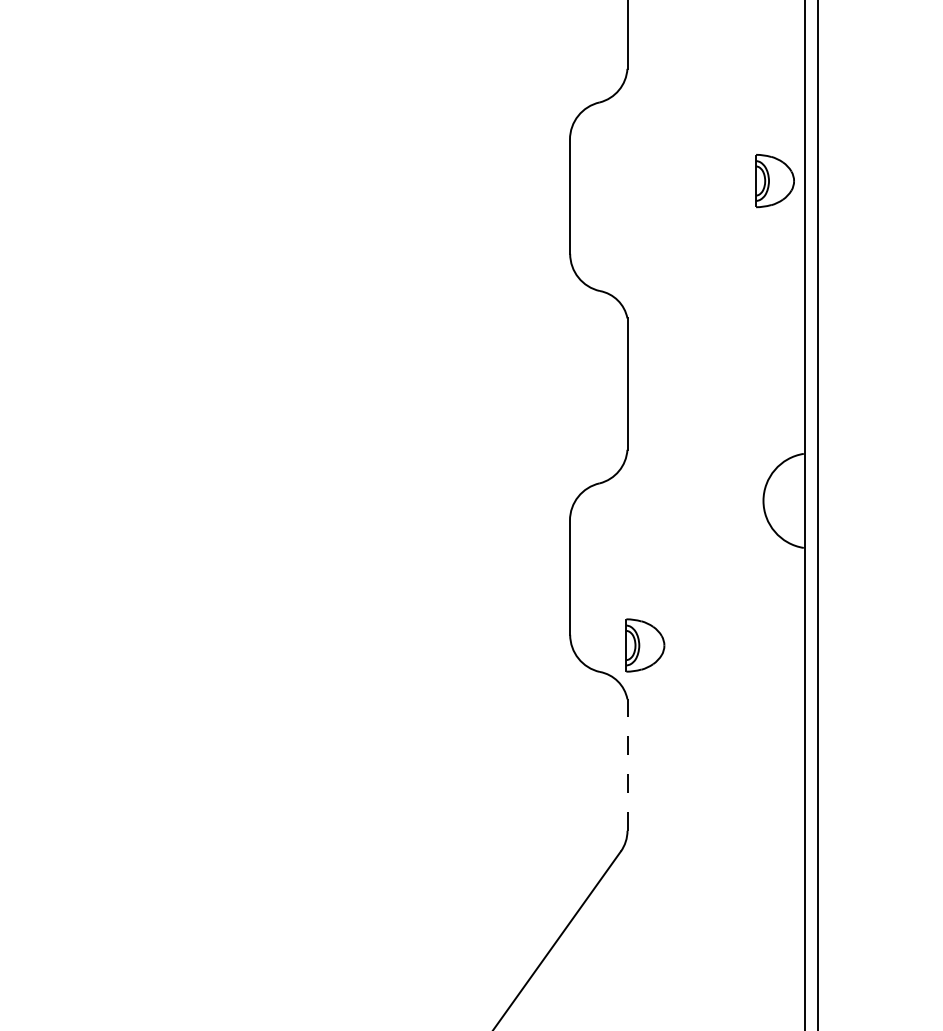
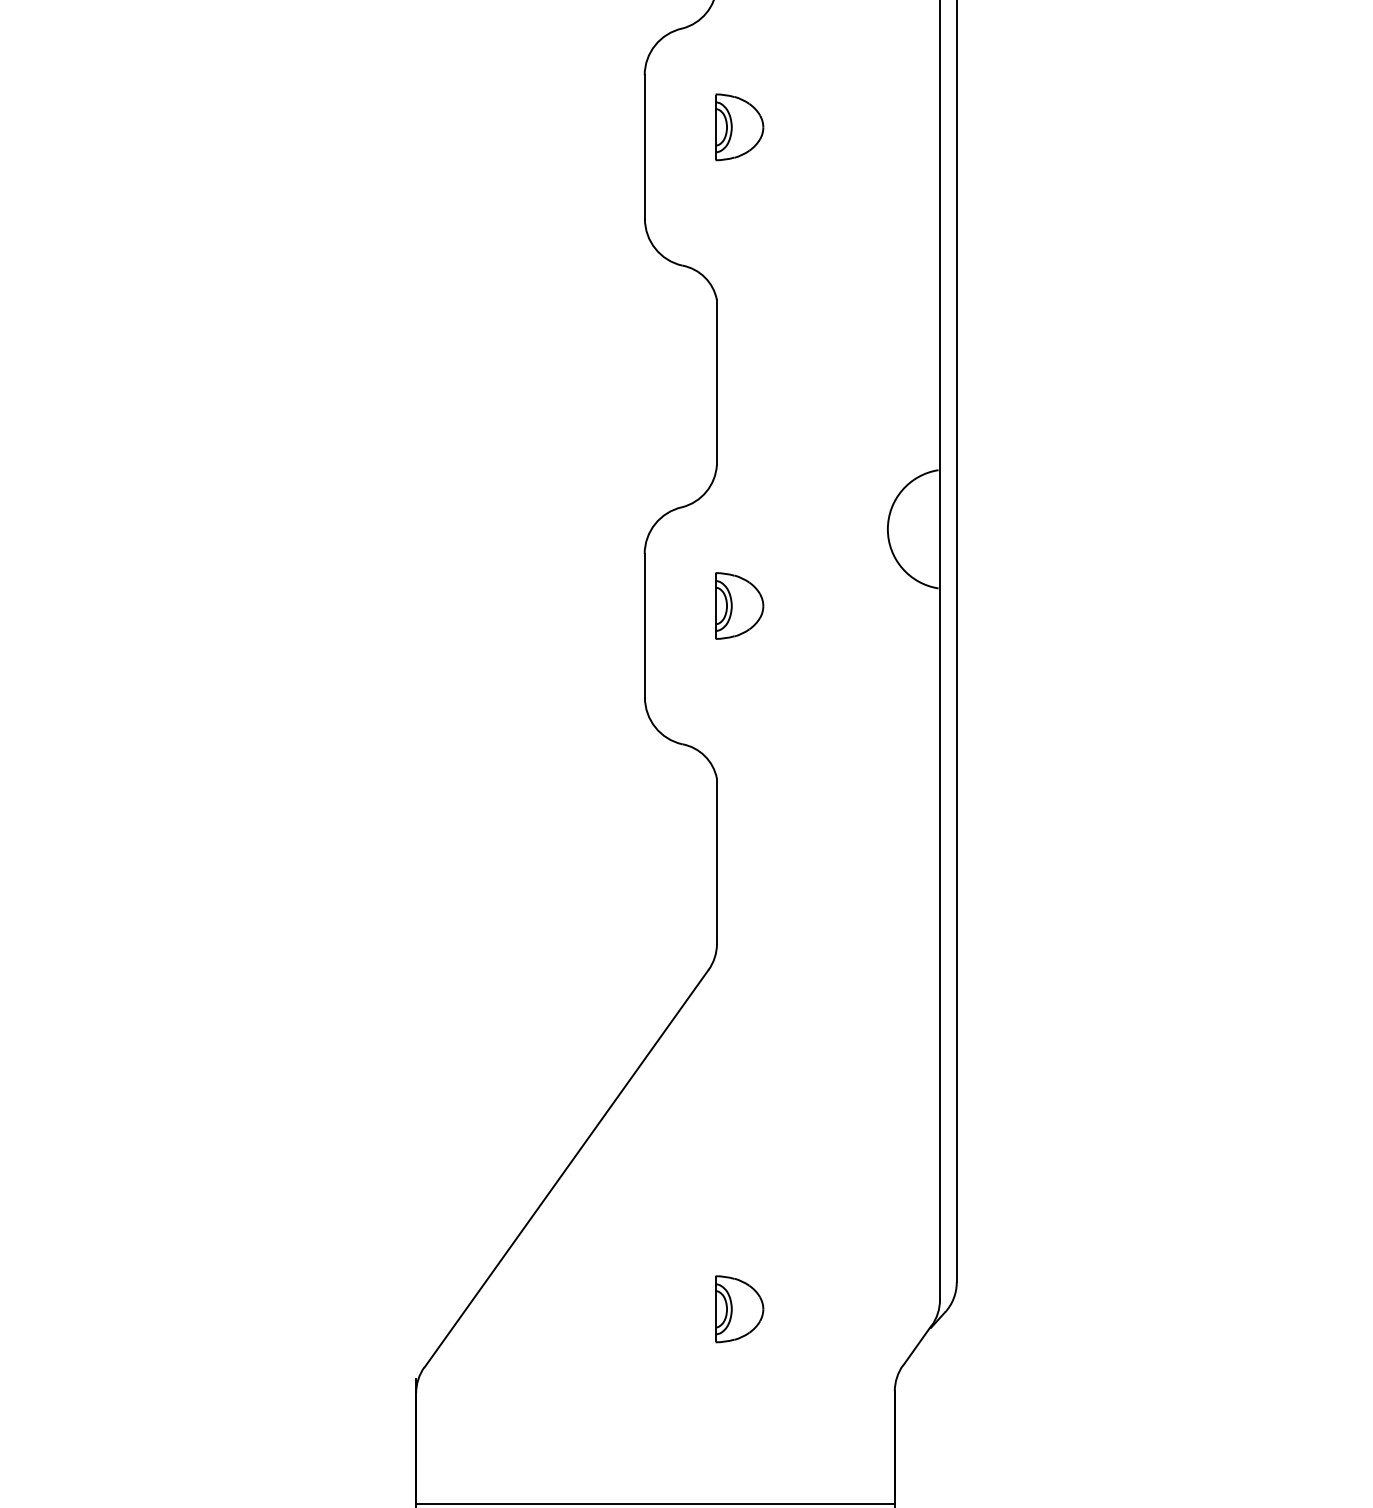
part: (775, 181) -> (739, 127), moved
part: (645, 645) -> (739, 605), moved
line: (627, 765) -> (716, 861), dashed -> solid

